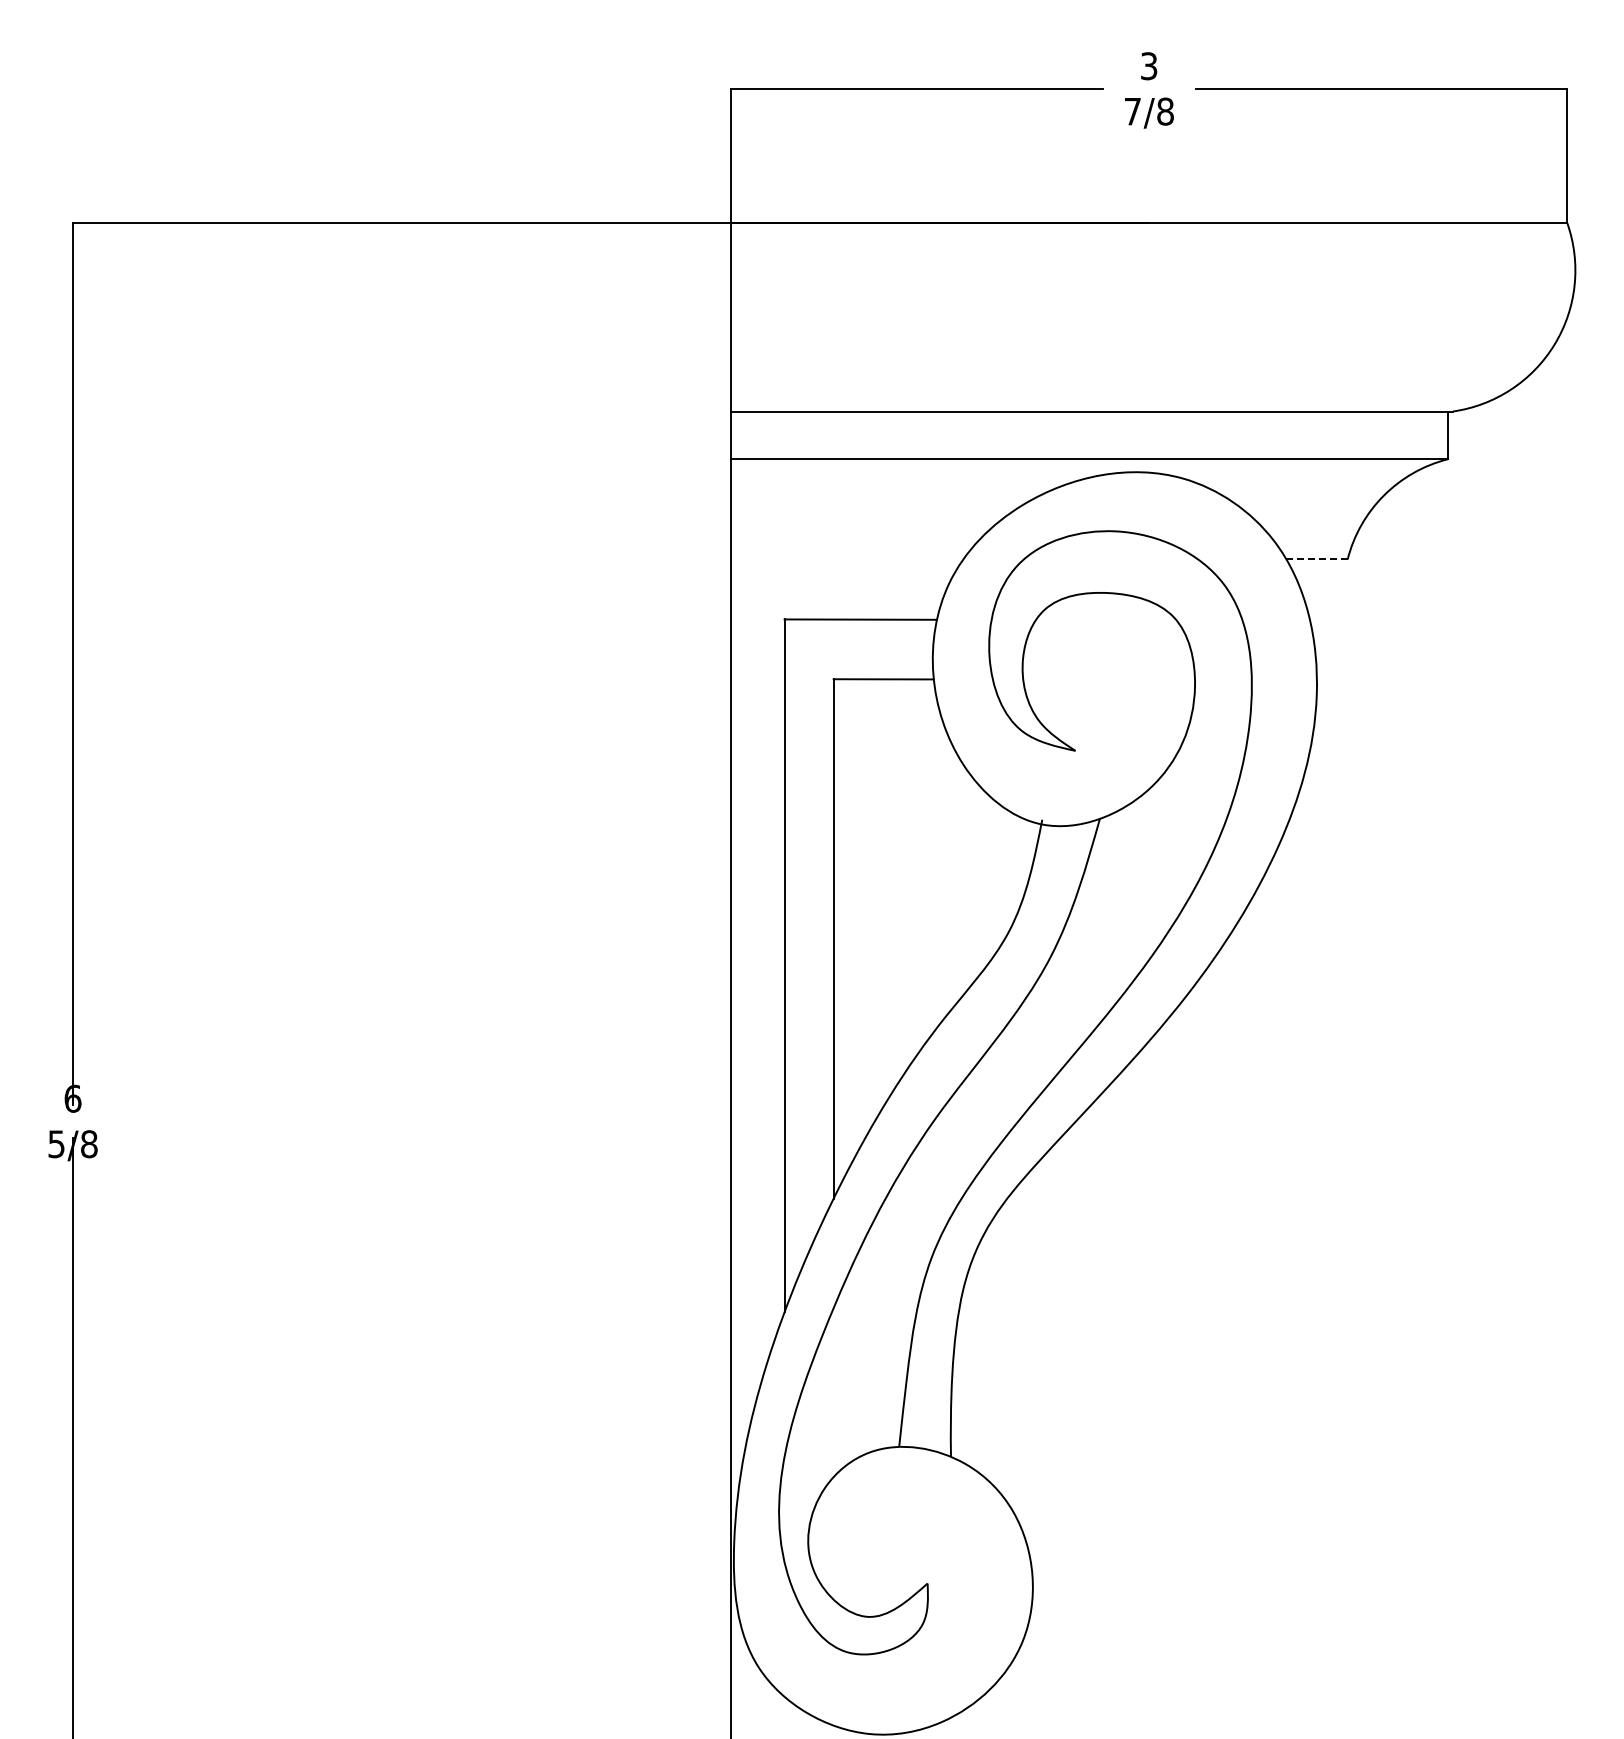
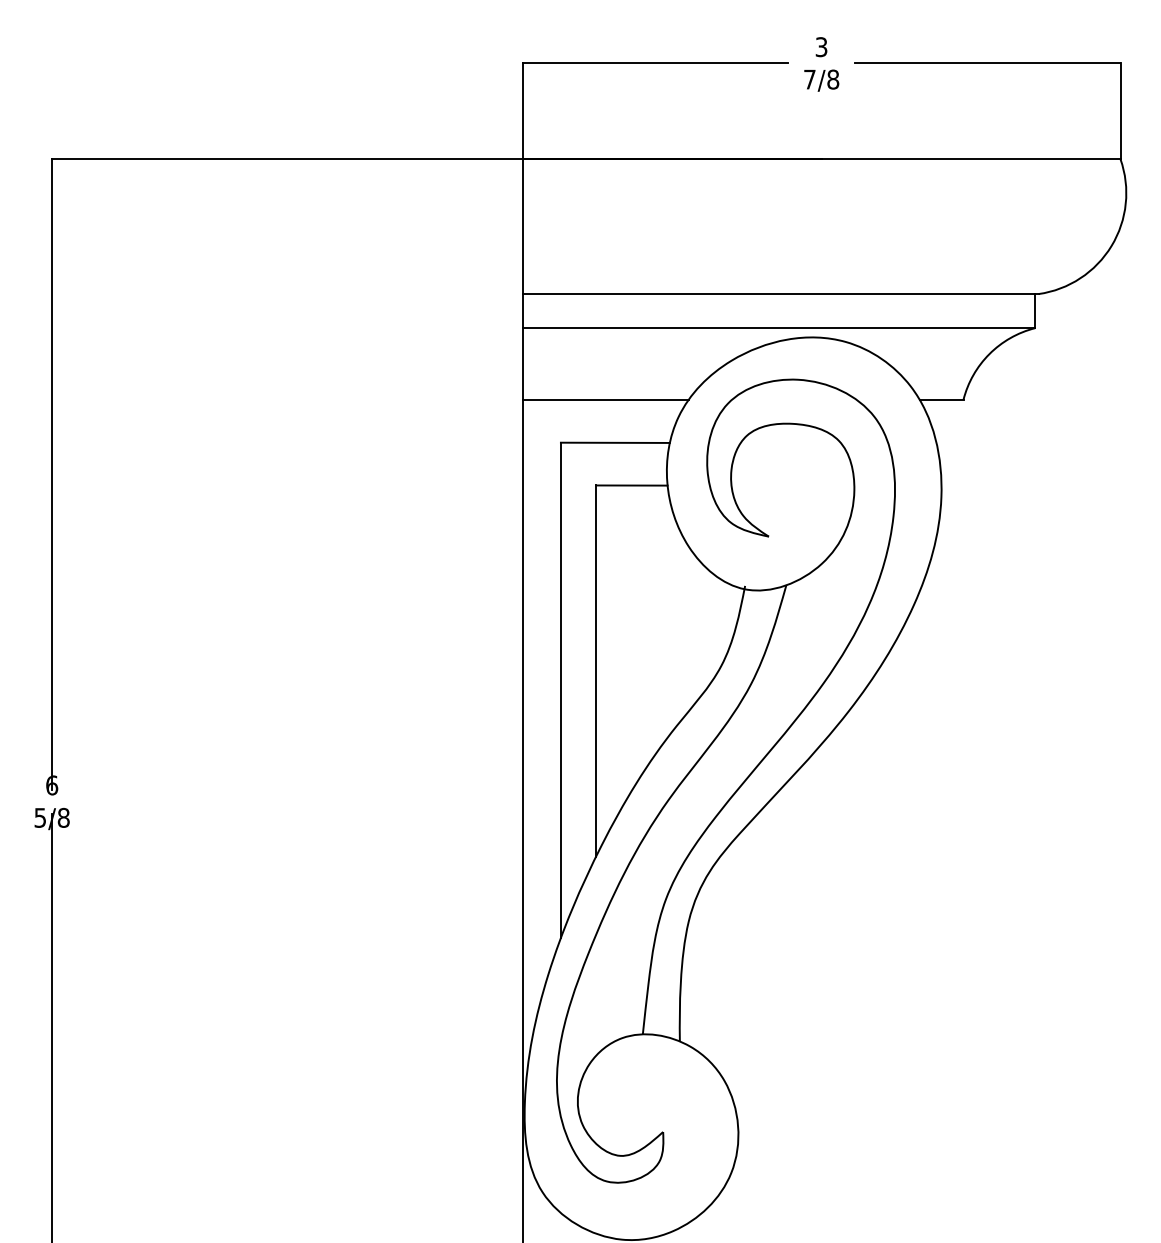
line: (847, 559) -> (605, 399), added
line: (1317, 559) -> (941, 399), dashed -> solid

